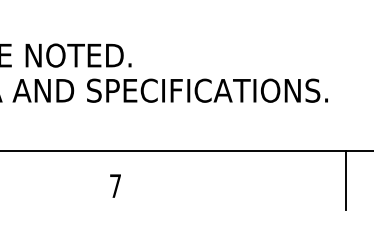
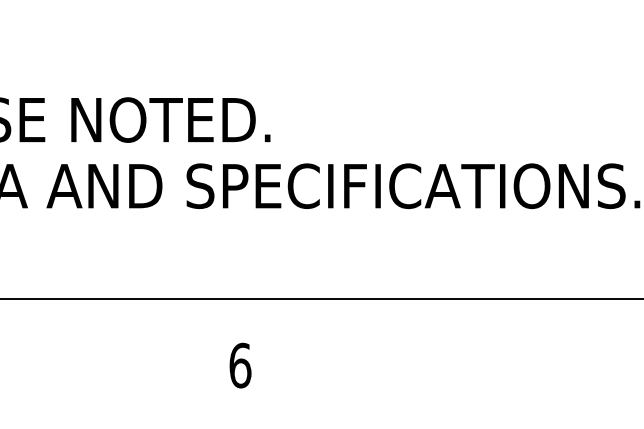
text: (115, 186) -> (240, 366), 7 -> 6

